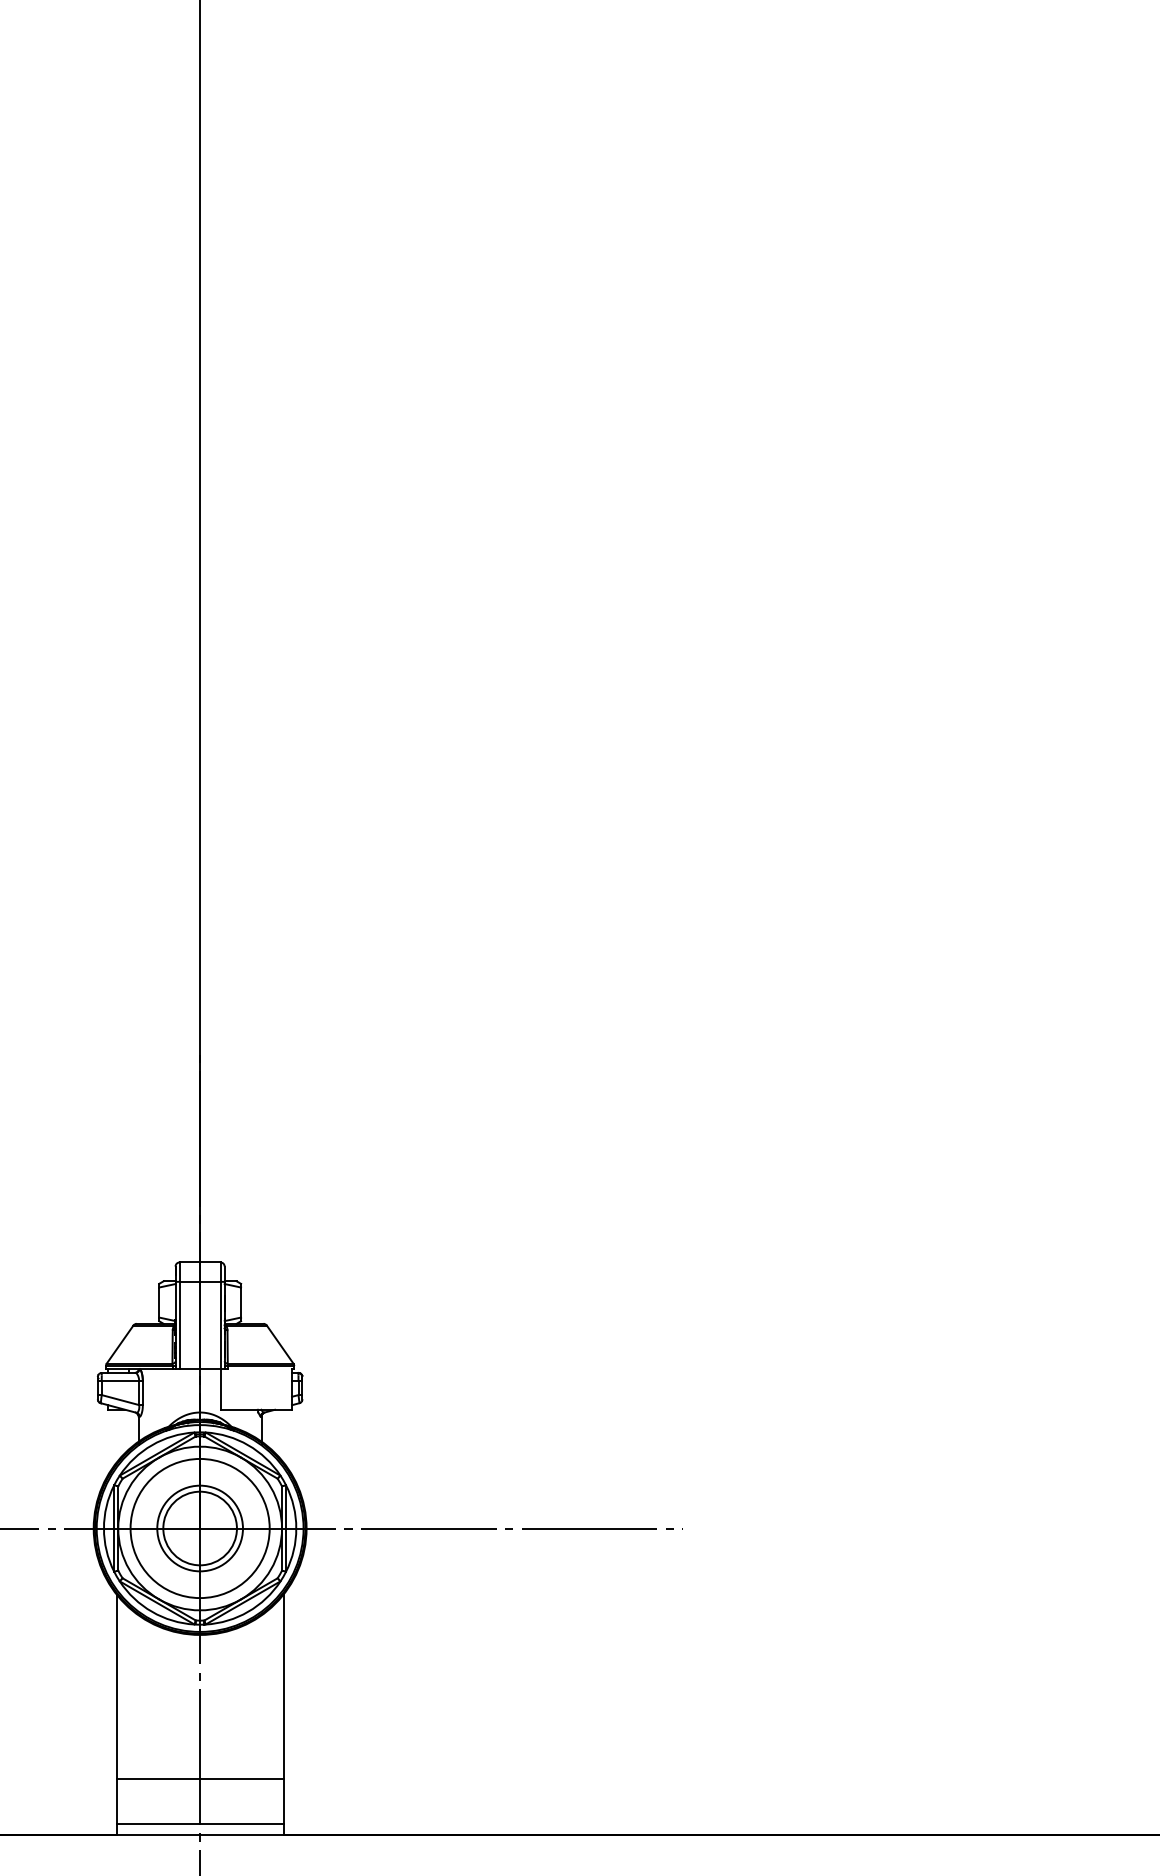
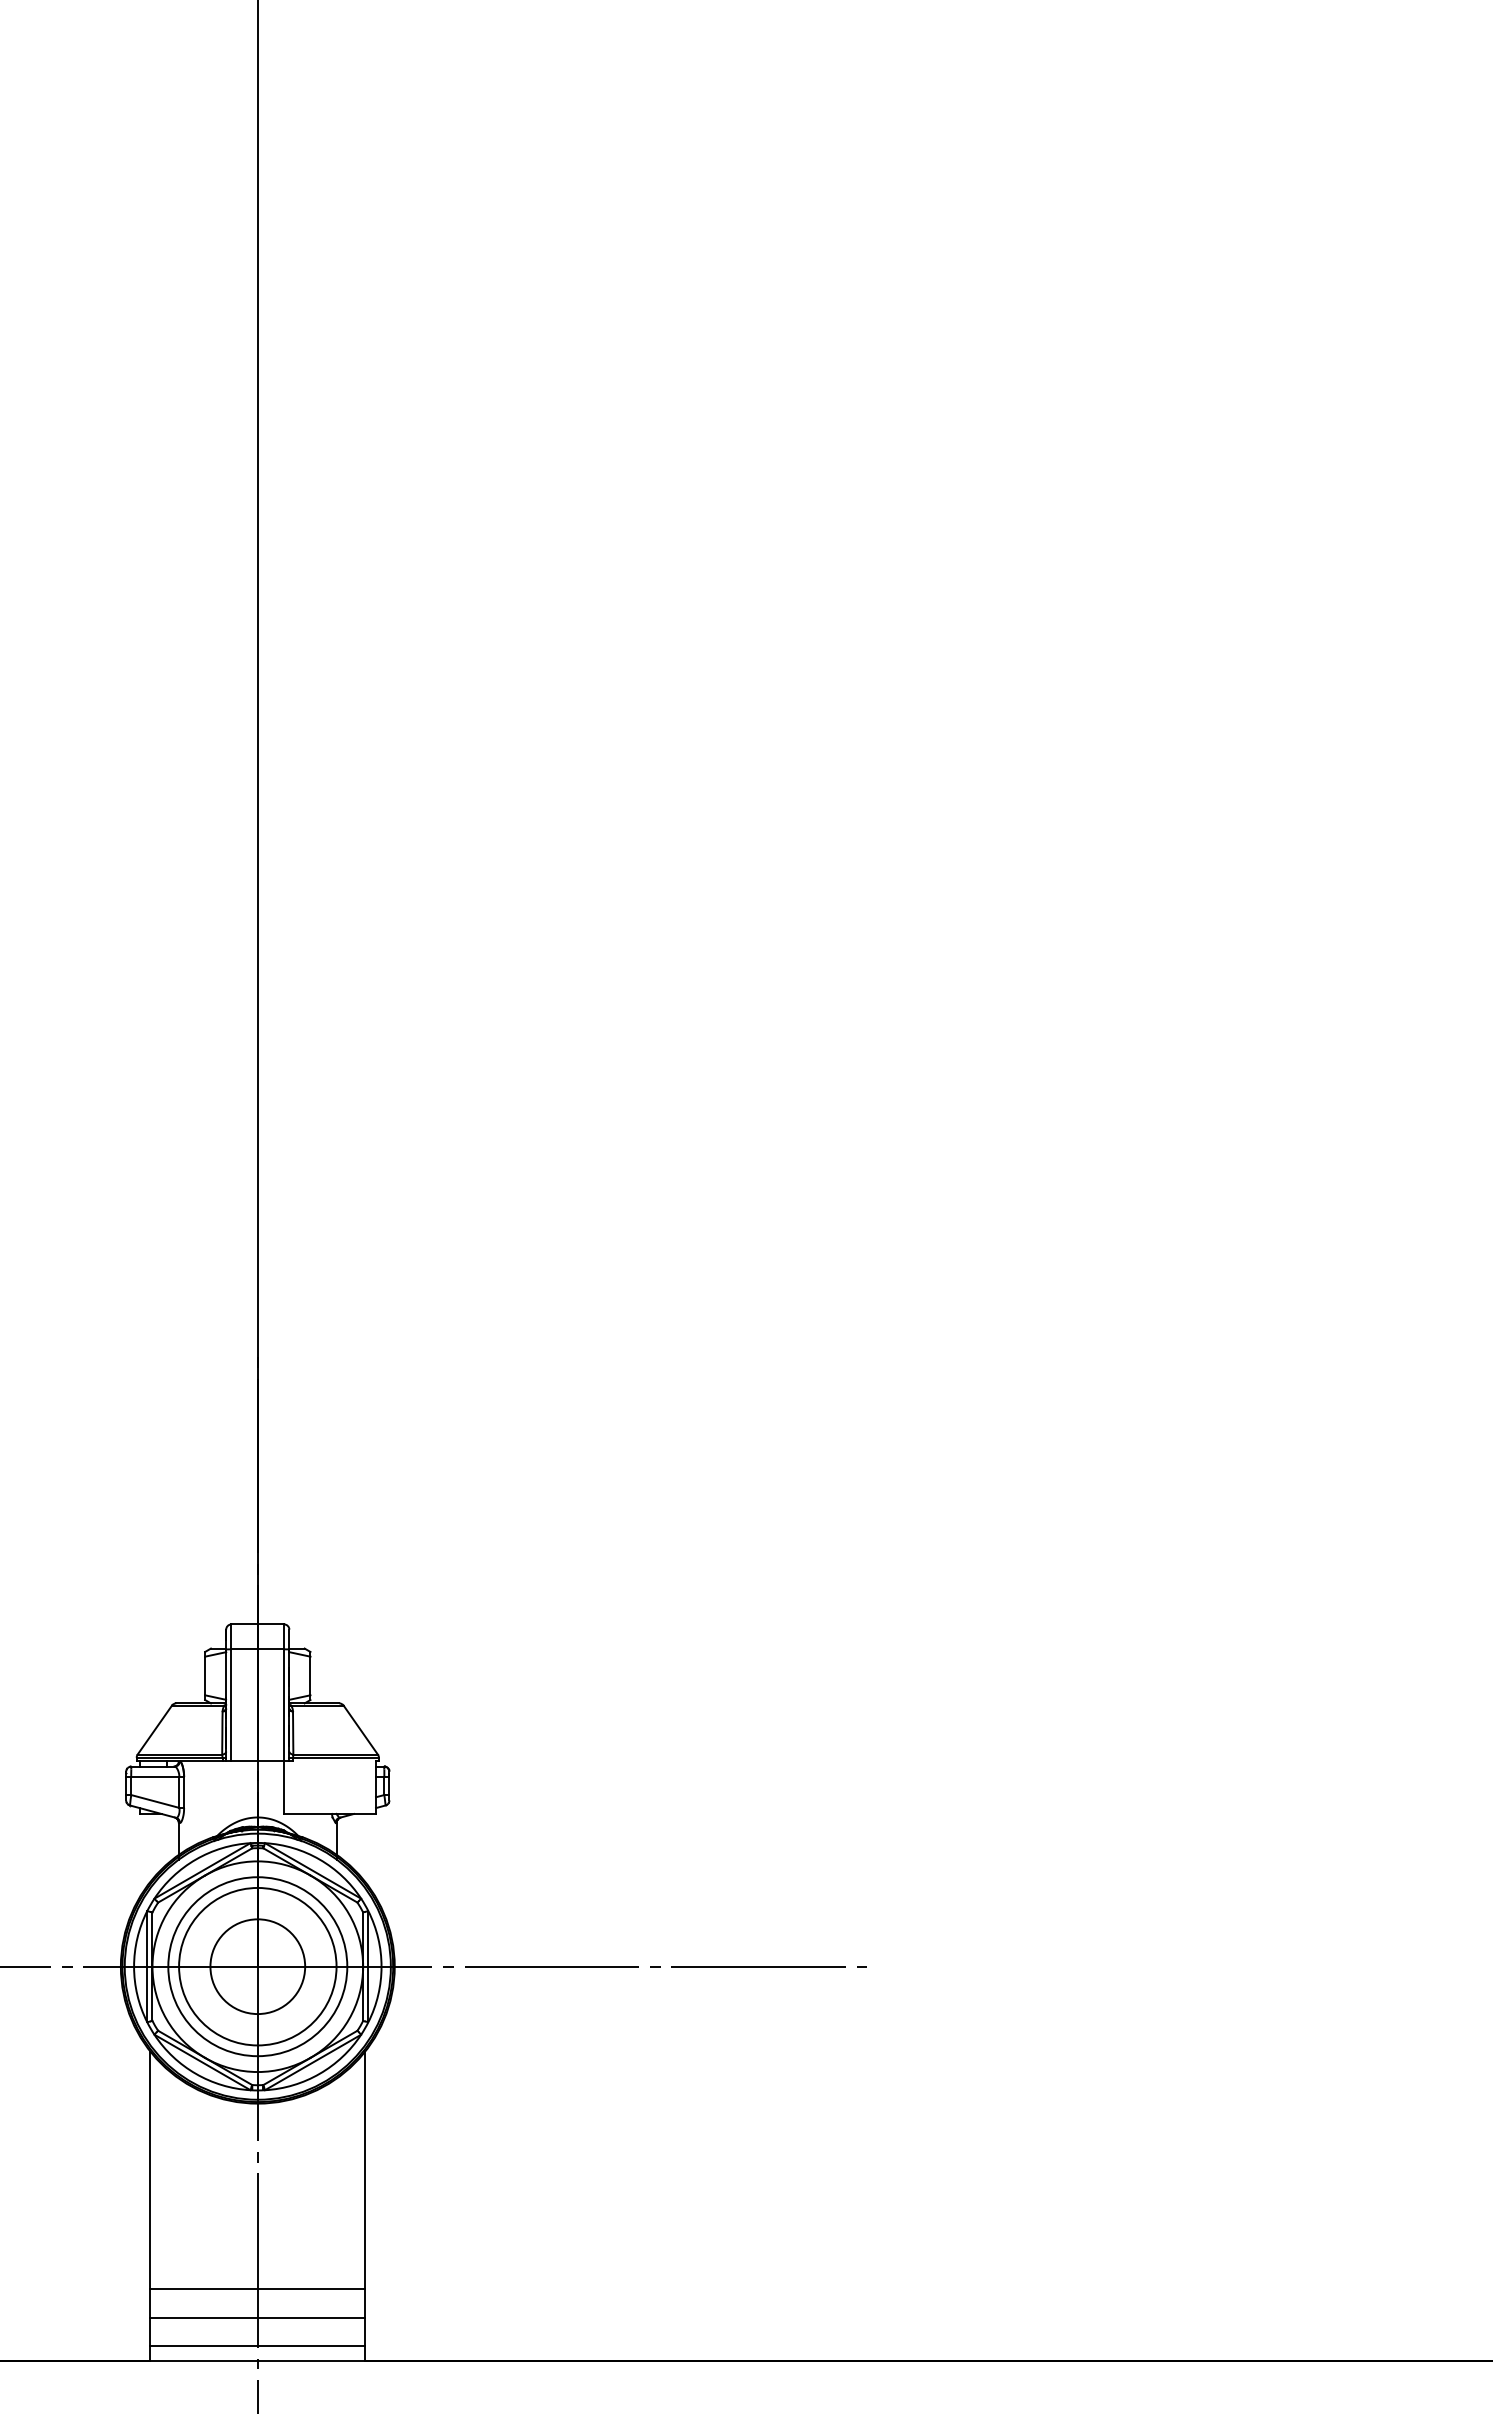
circle: (199, 1528) -> (257, 1966), size x1.43
line: (199, 1801) -> (257, 2317), added

